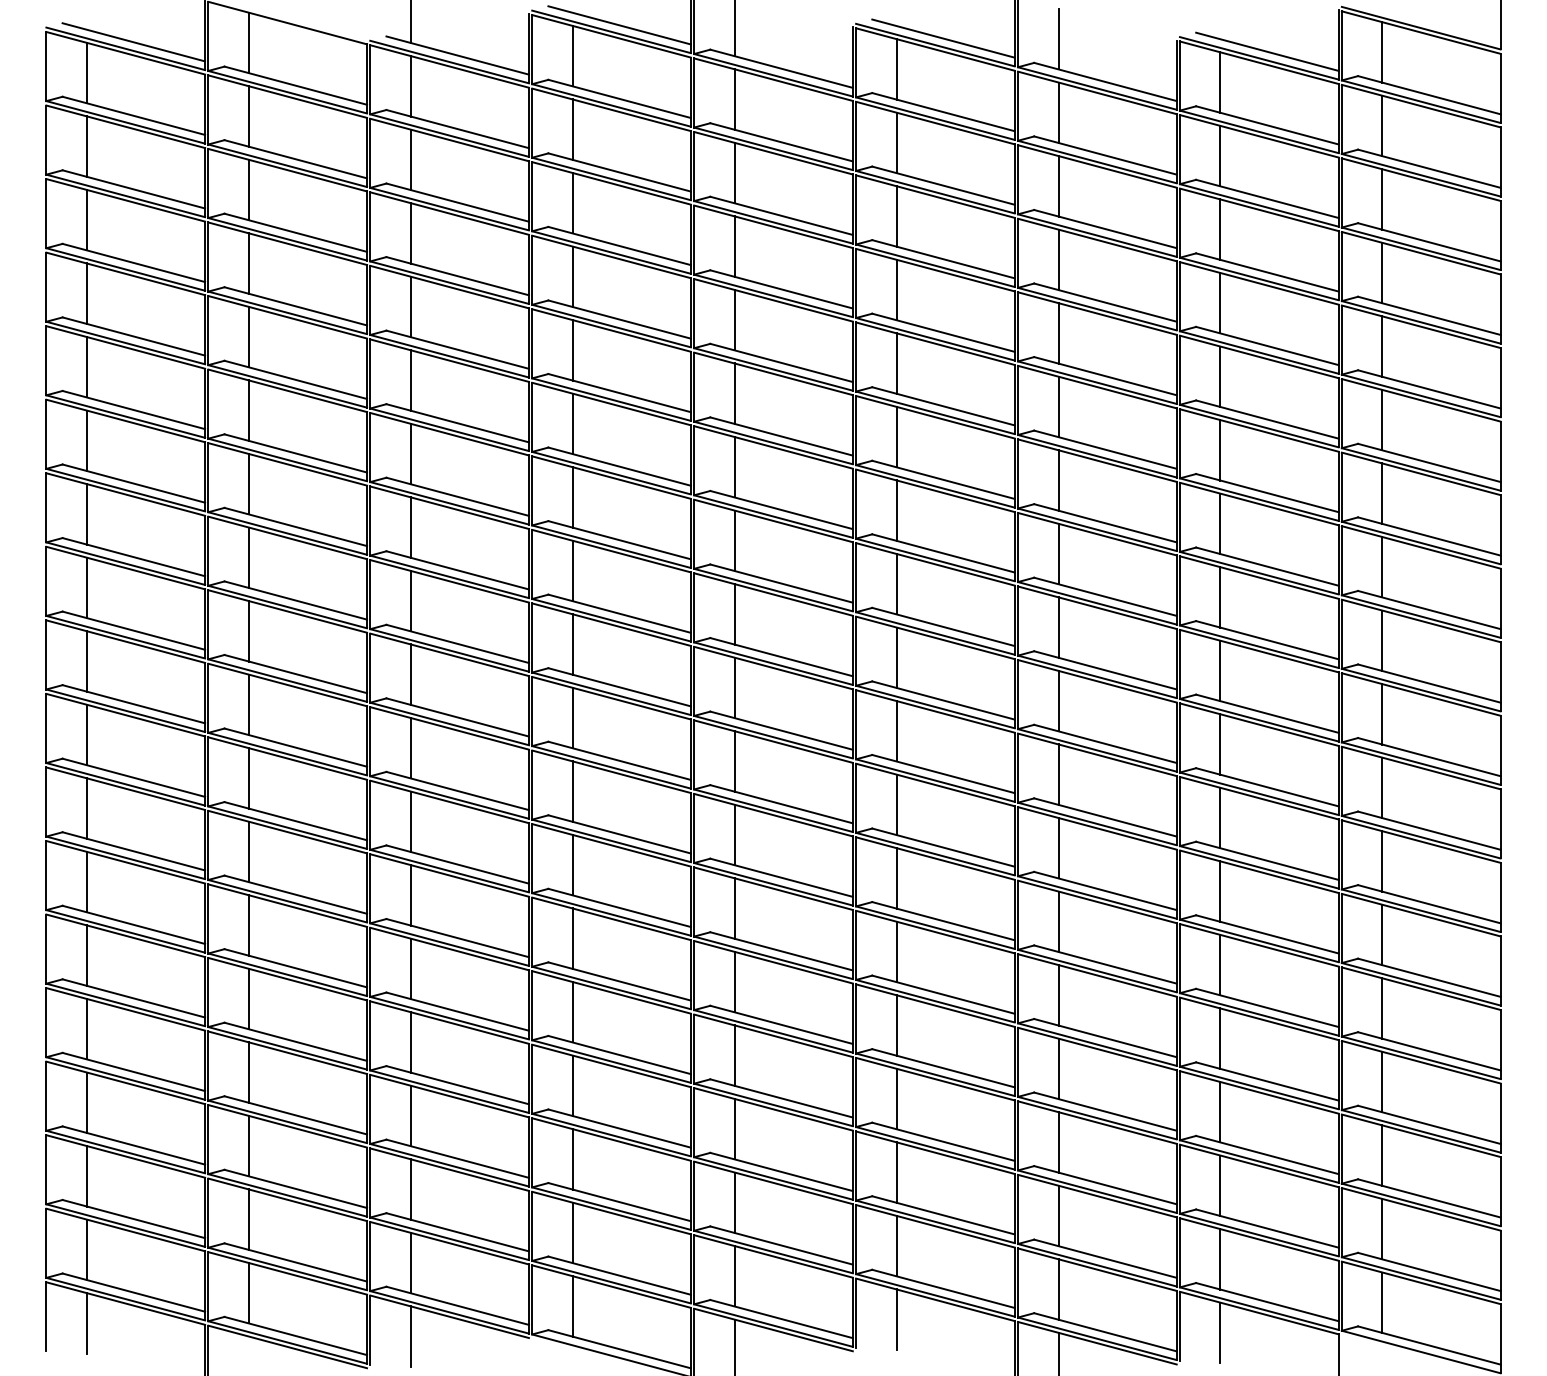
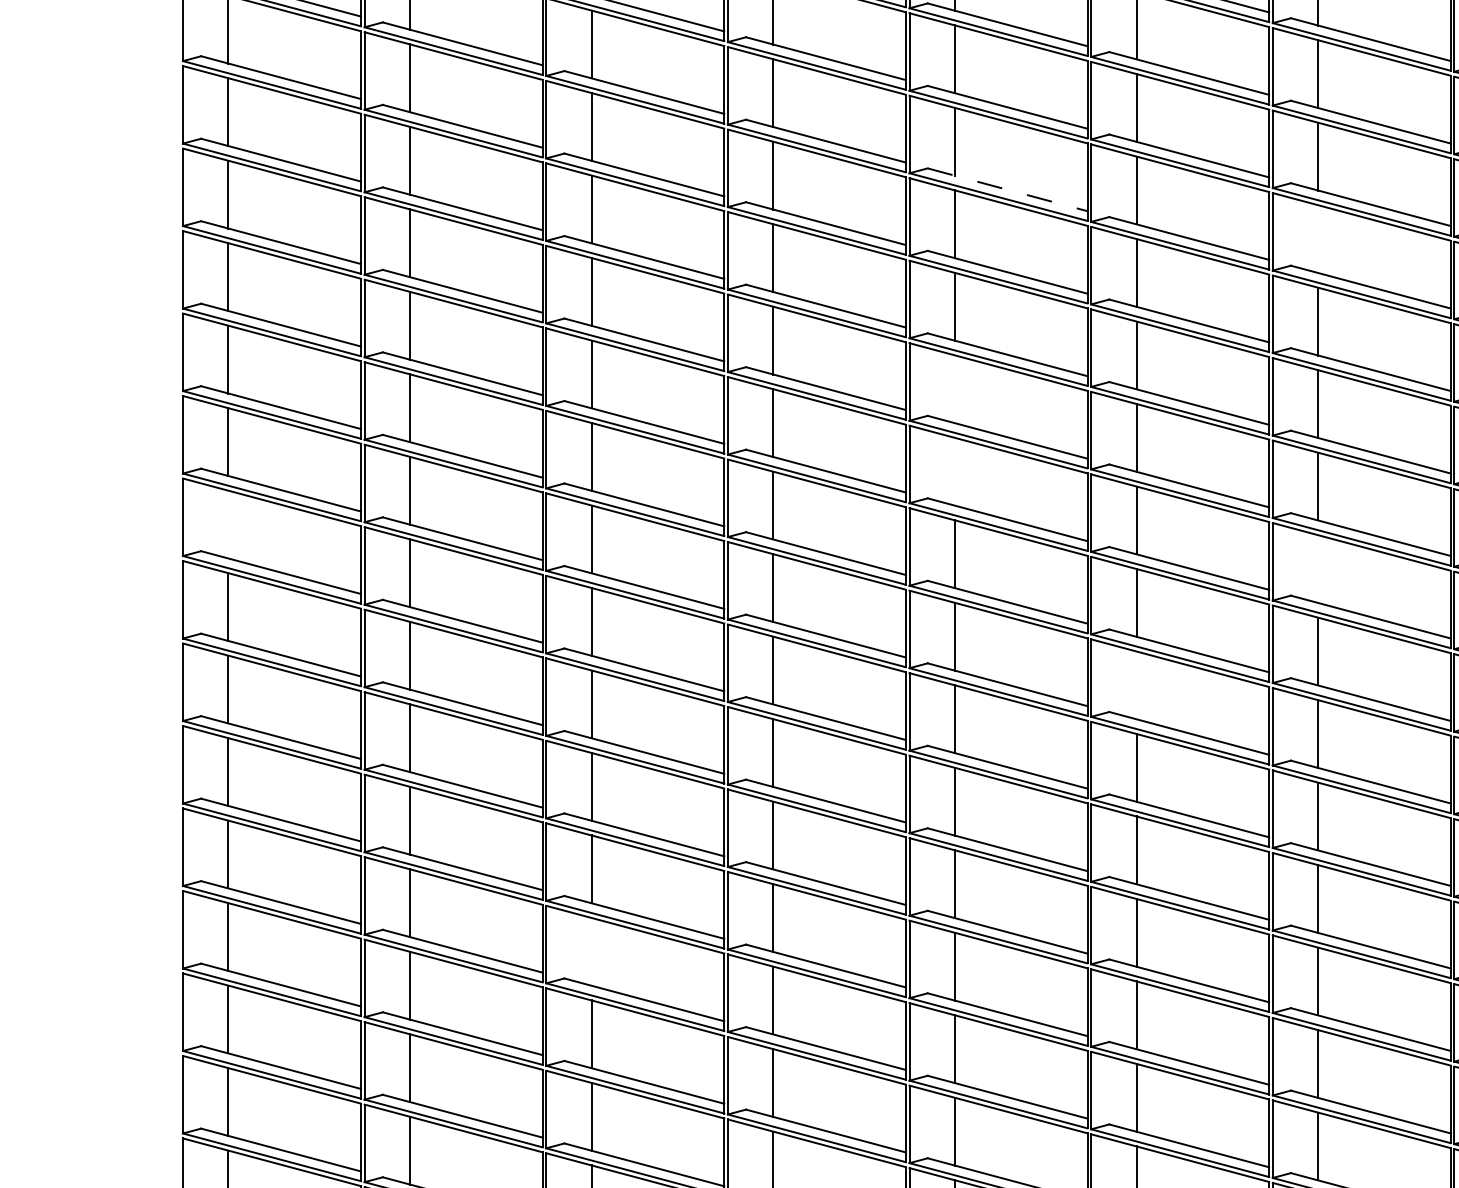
line: (781, 289) -> (1007, 189), solid -> dashed
line: (1058, 333) -> (1318, 239), removed
line: (734, 467) -> (954, 389), removed
line: (734, 540) -> (954, 471), removed
line: (86, 587) -> (227, 524), removed
line: (1058, 627) -> (1318, 569), removed
line: (896, 731) -> (1136, 685), removed
line: (410, 968) -> (591, 951), removed

